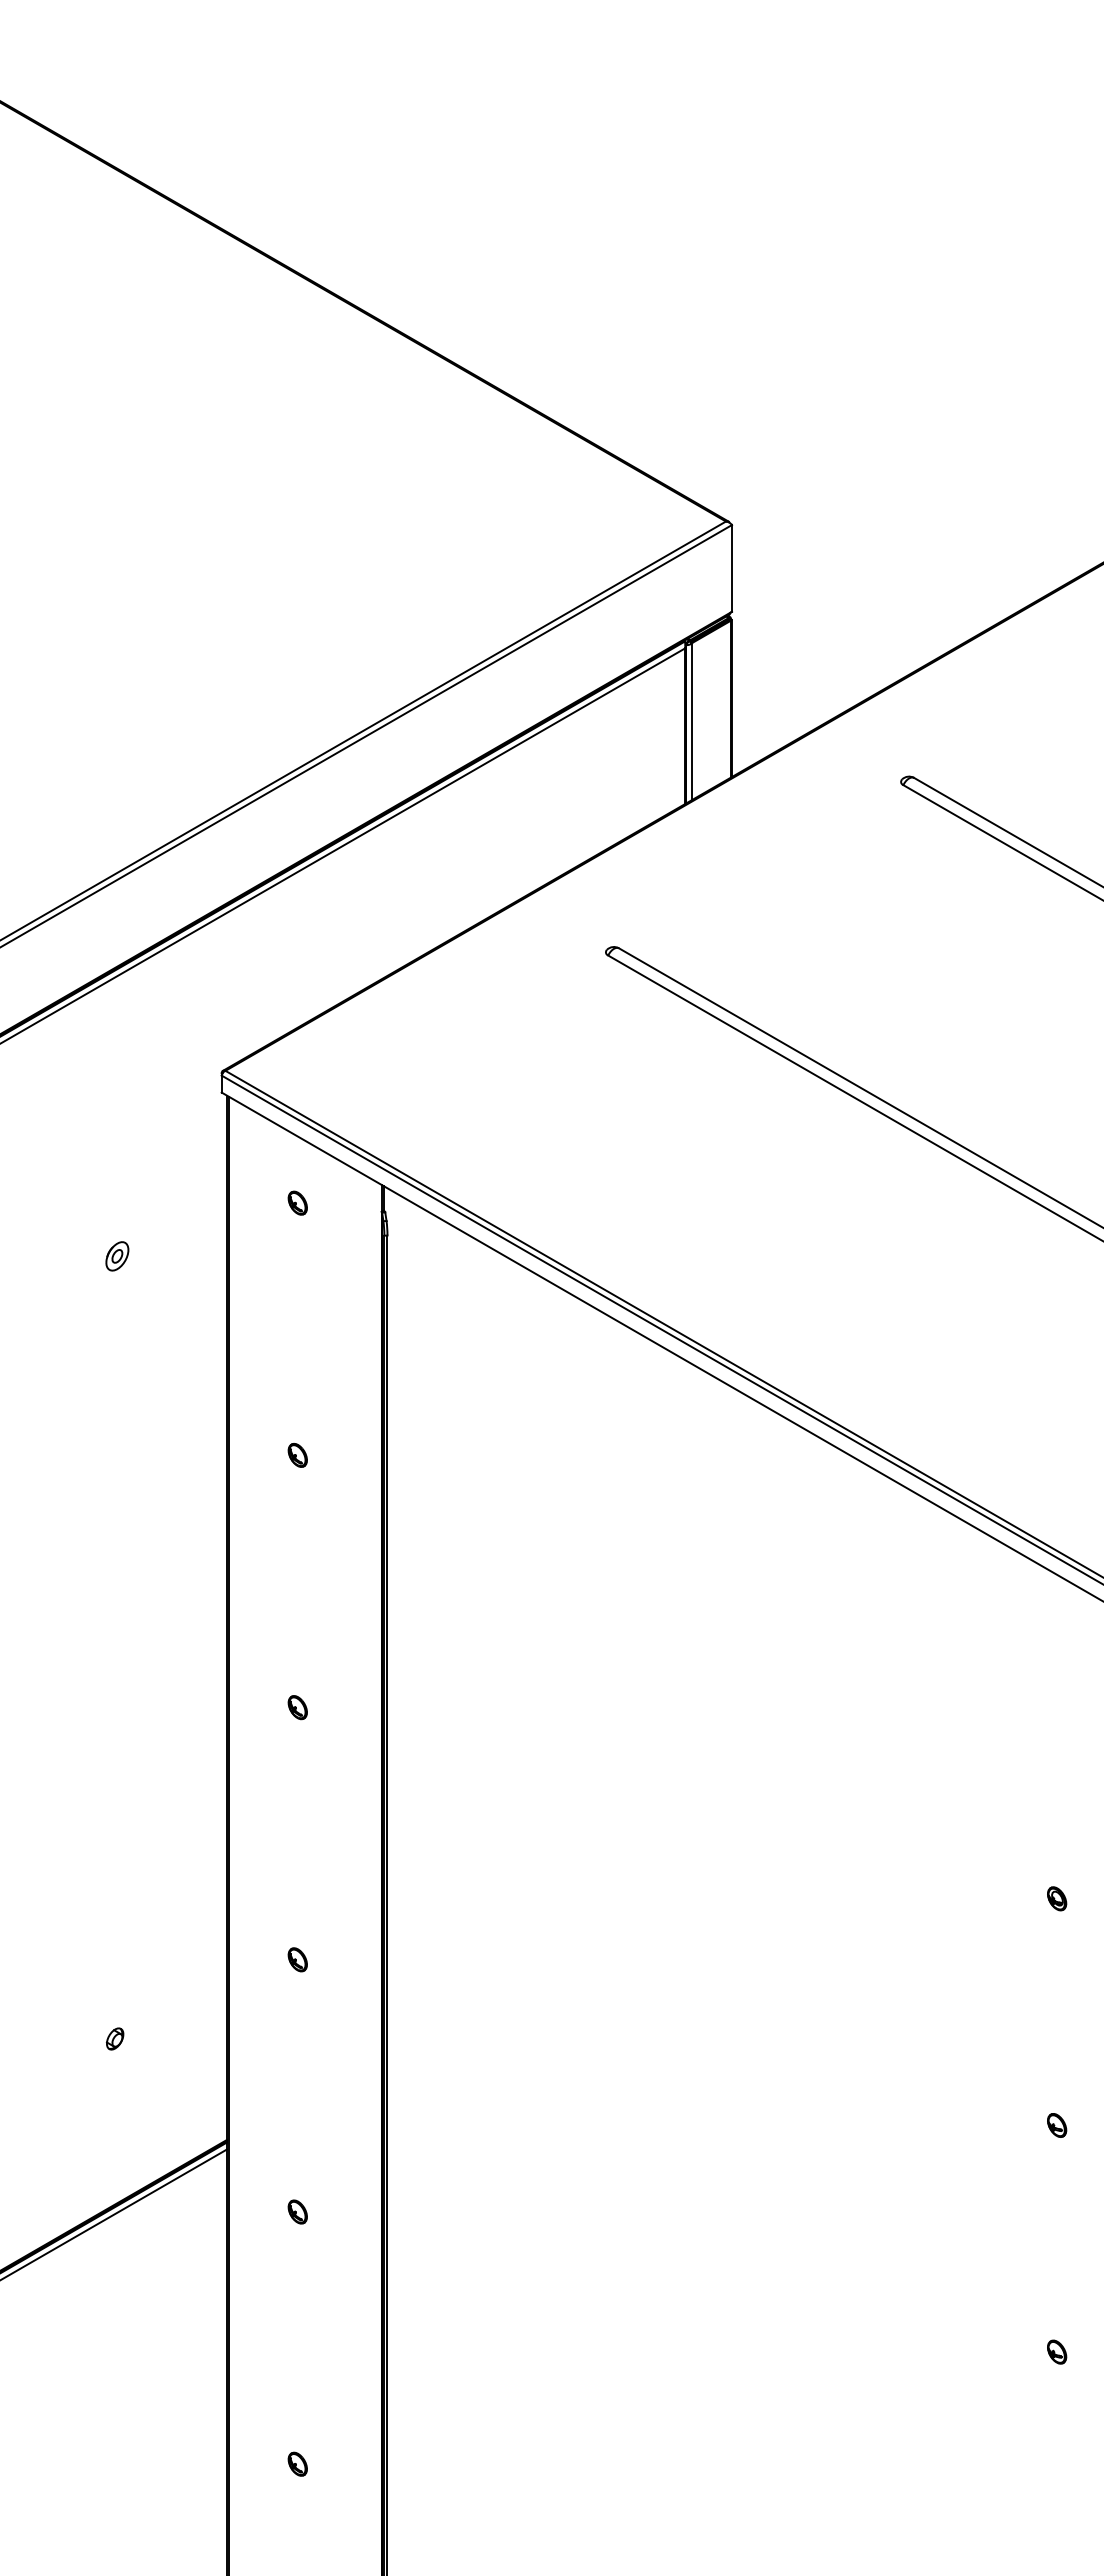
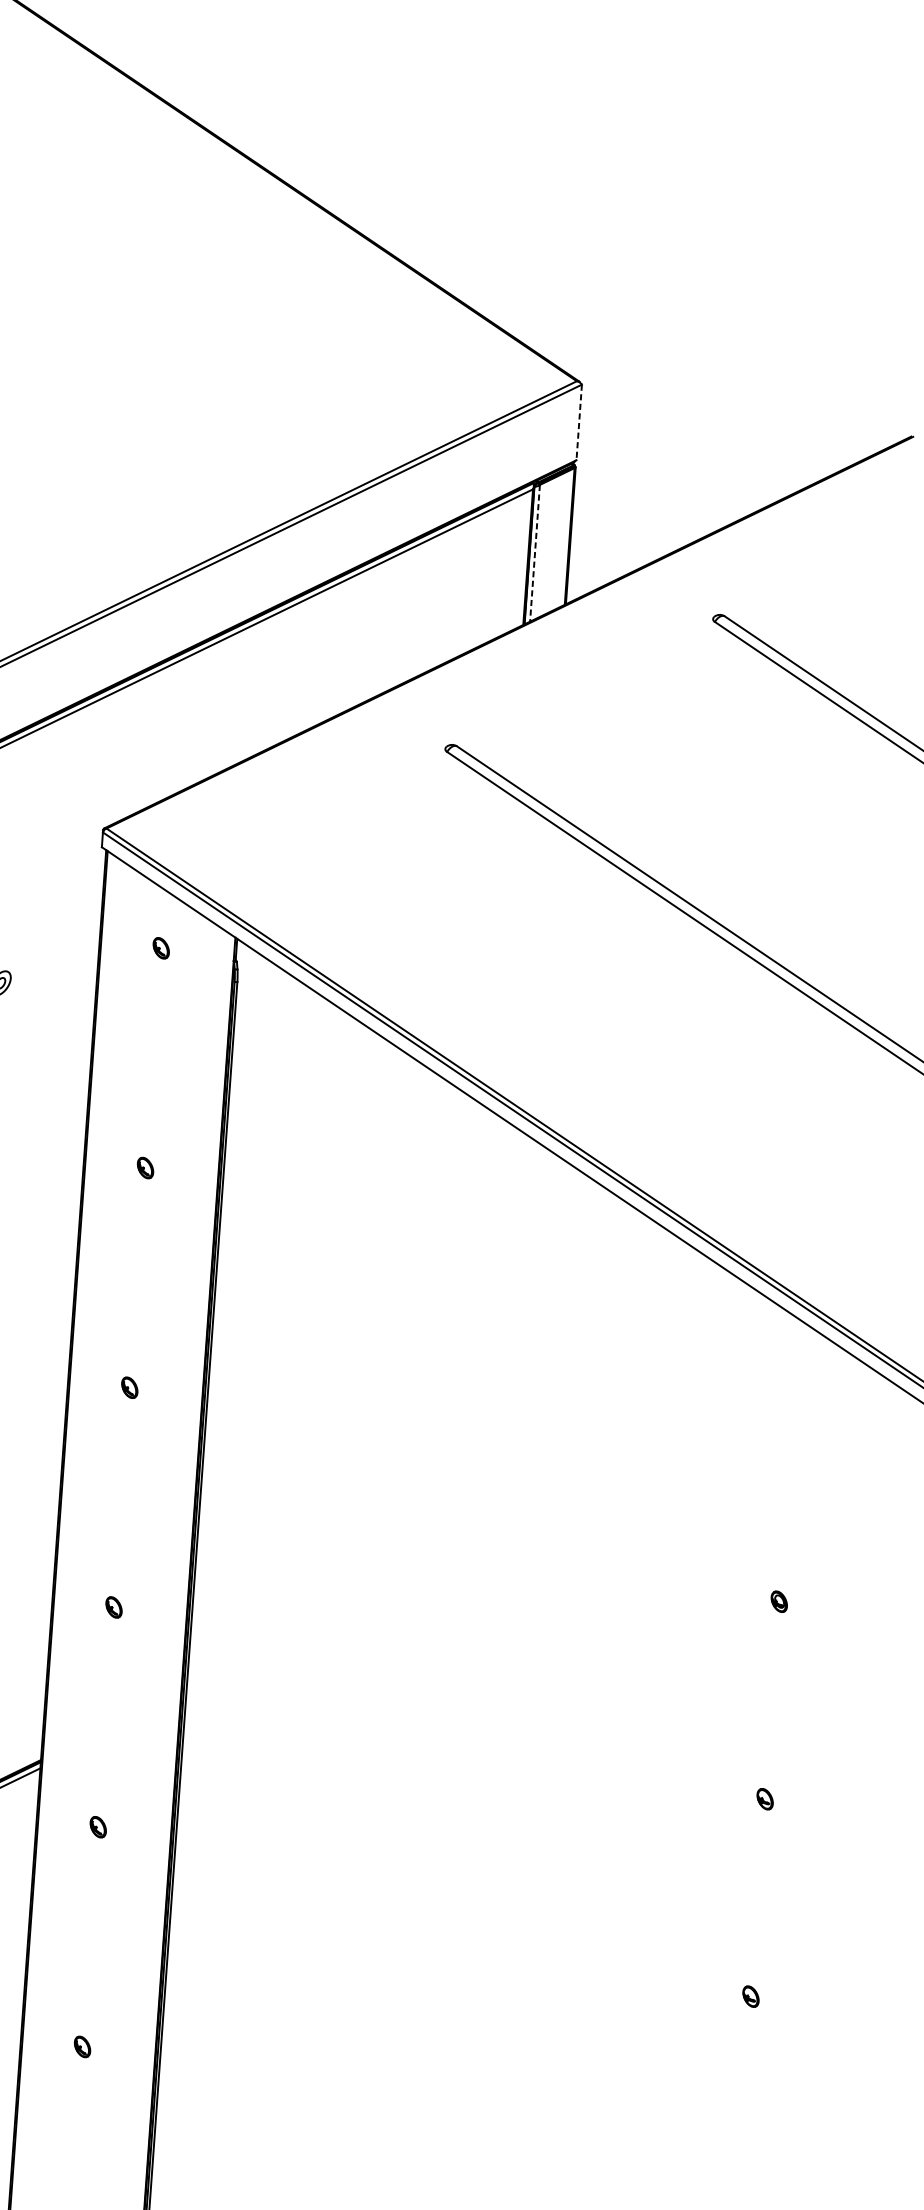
line: (732, 568) -> (579, 422), solid -> dashed
line: (692, 721) -> (535, 553), solid -> dashed

